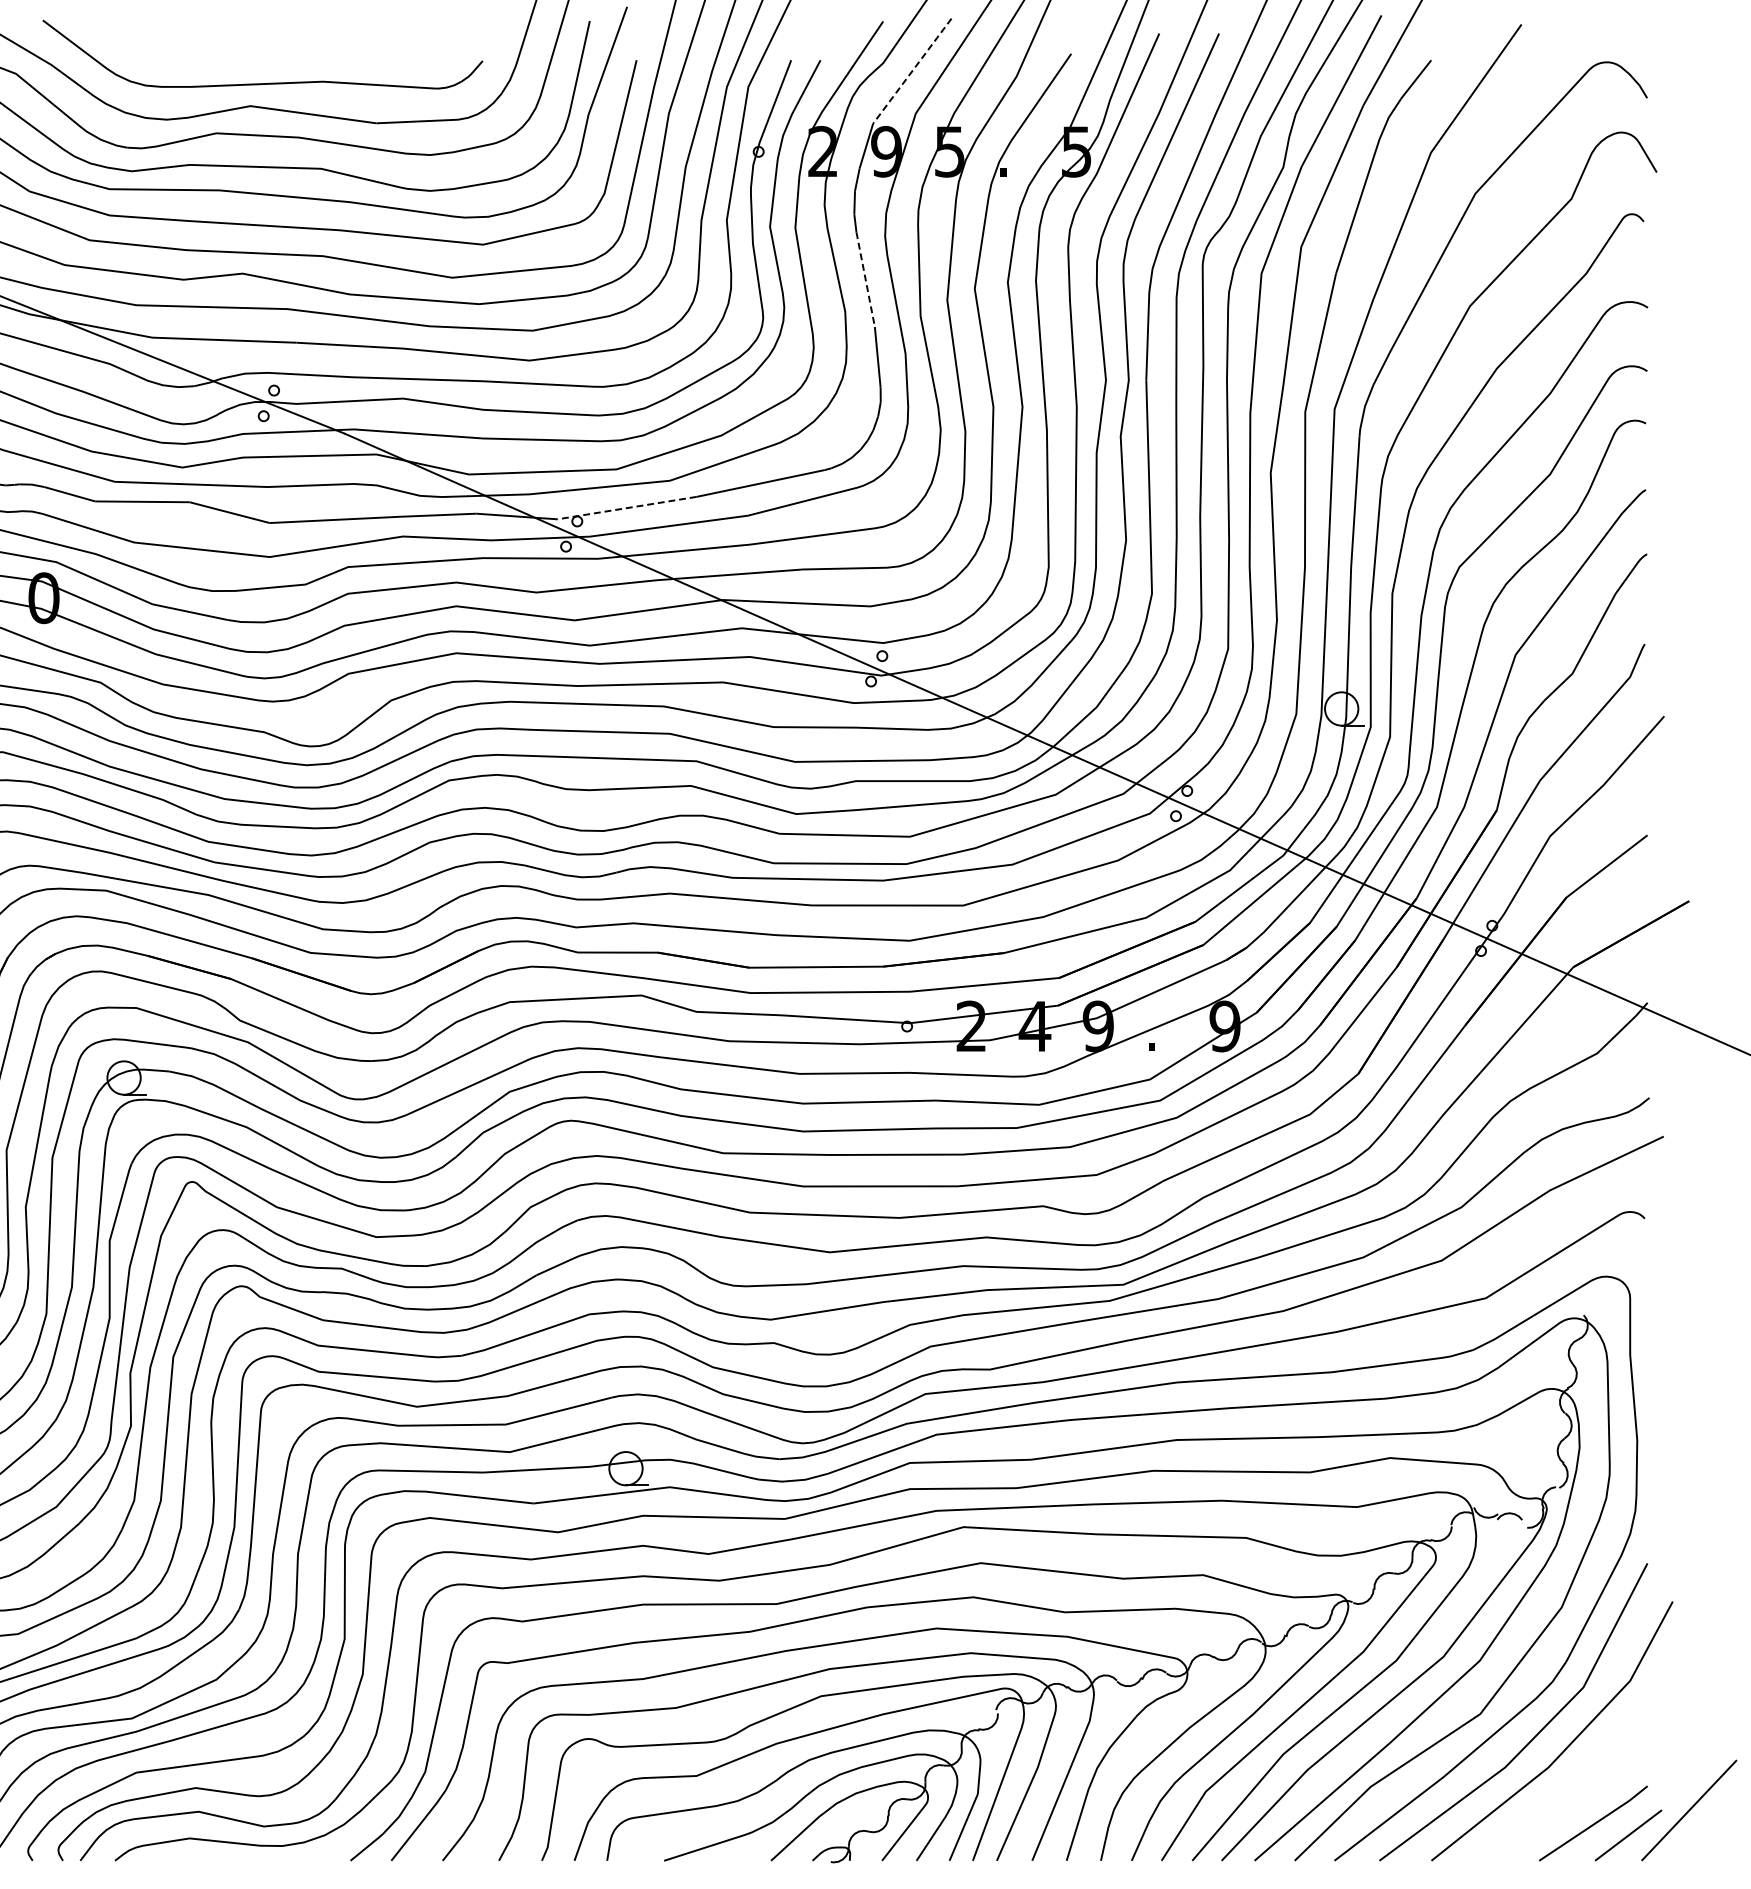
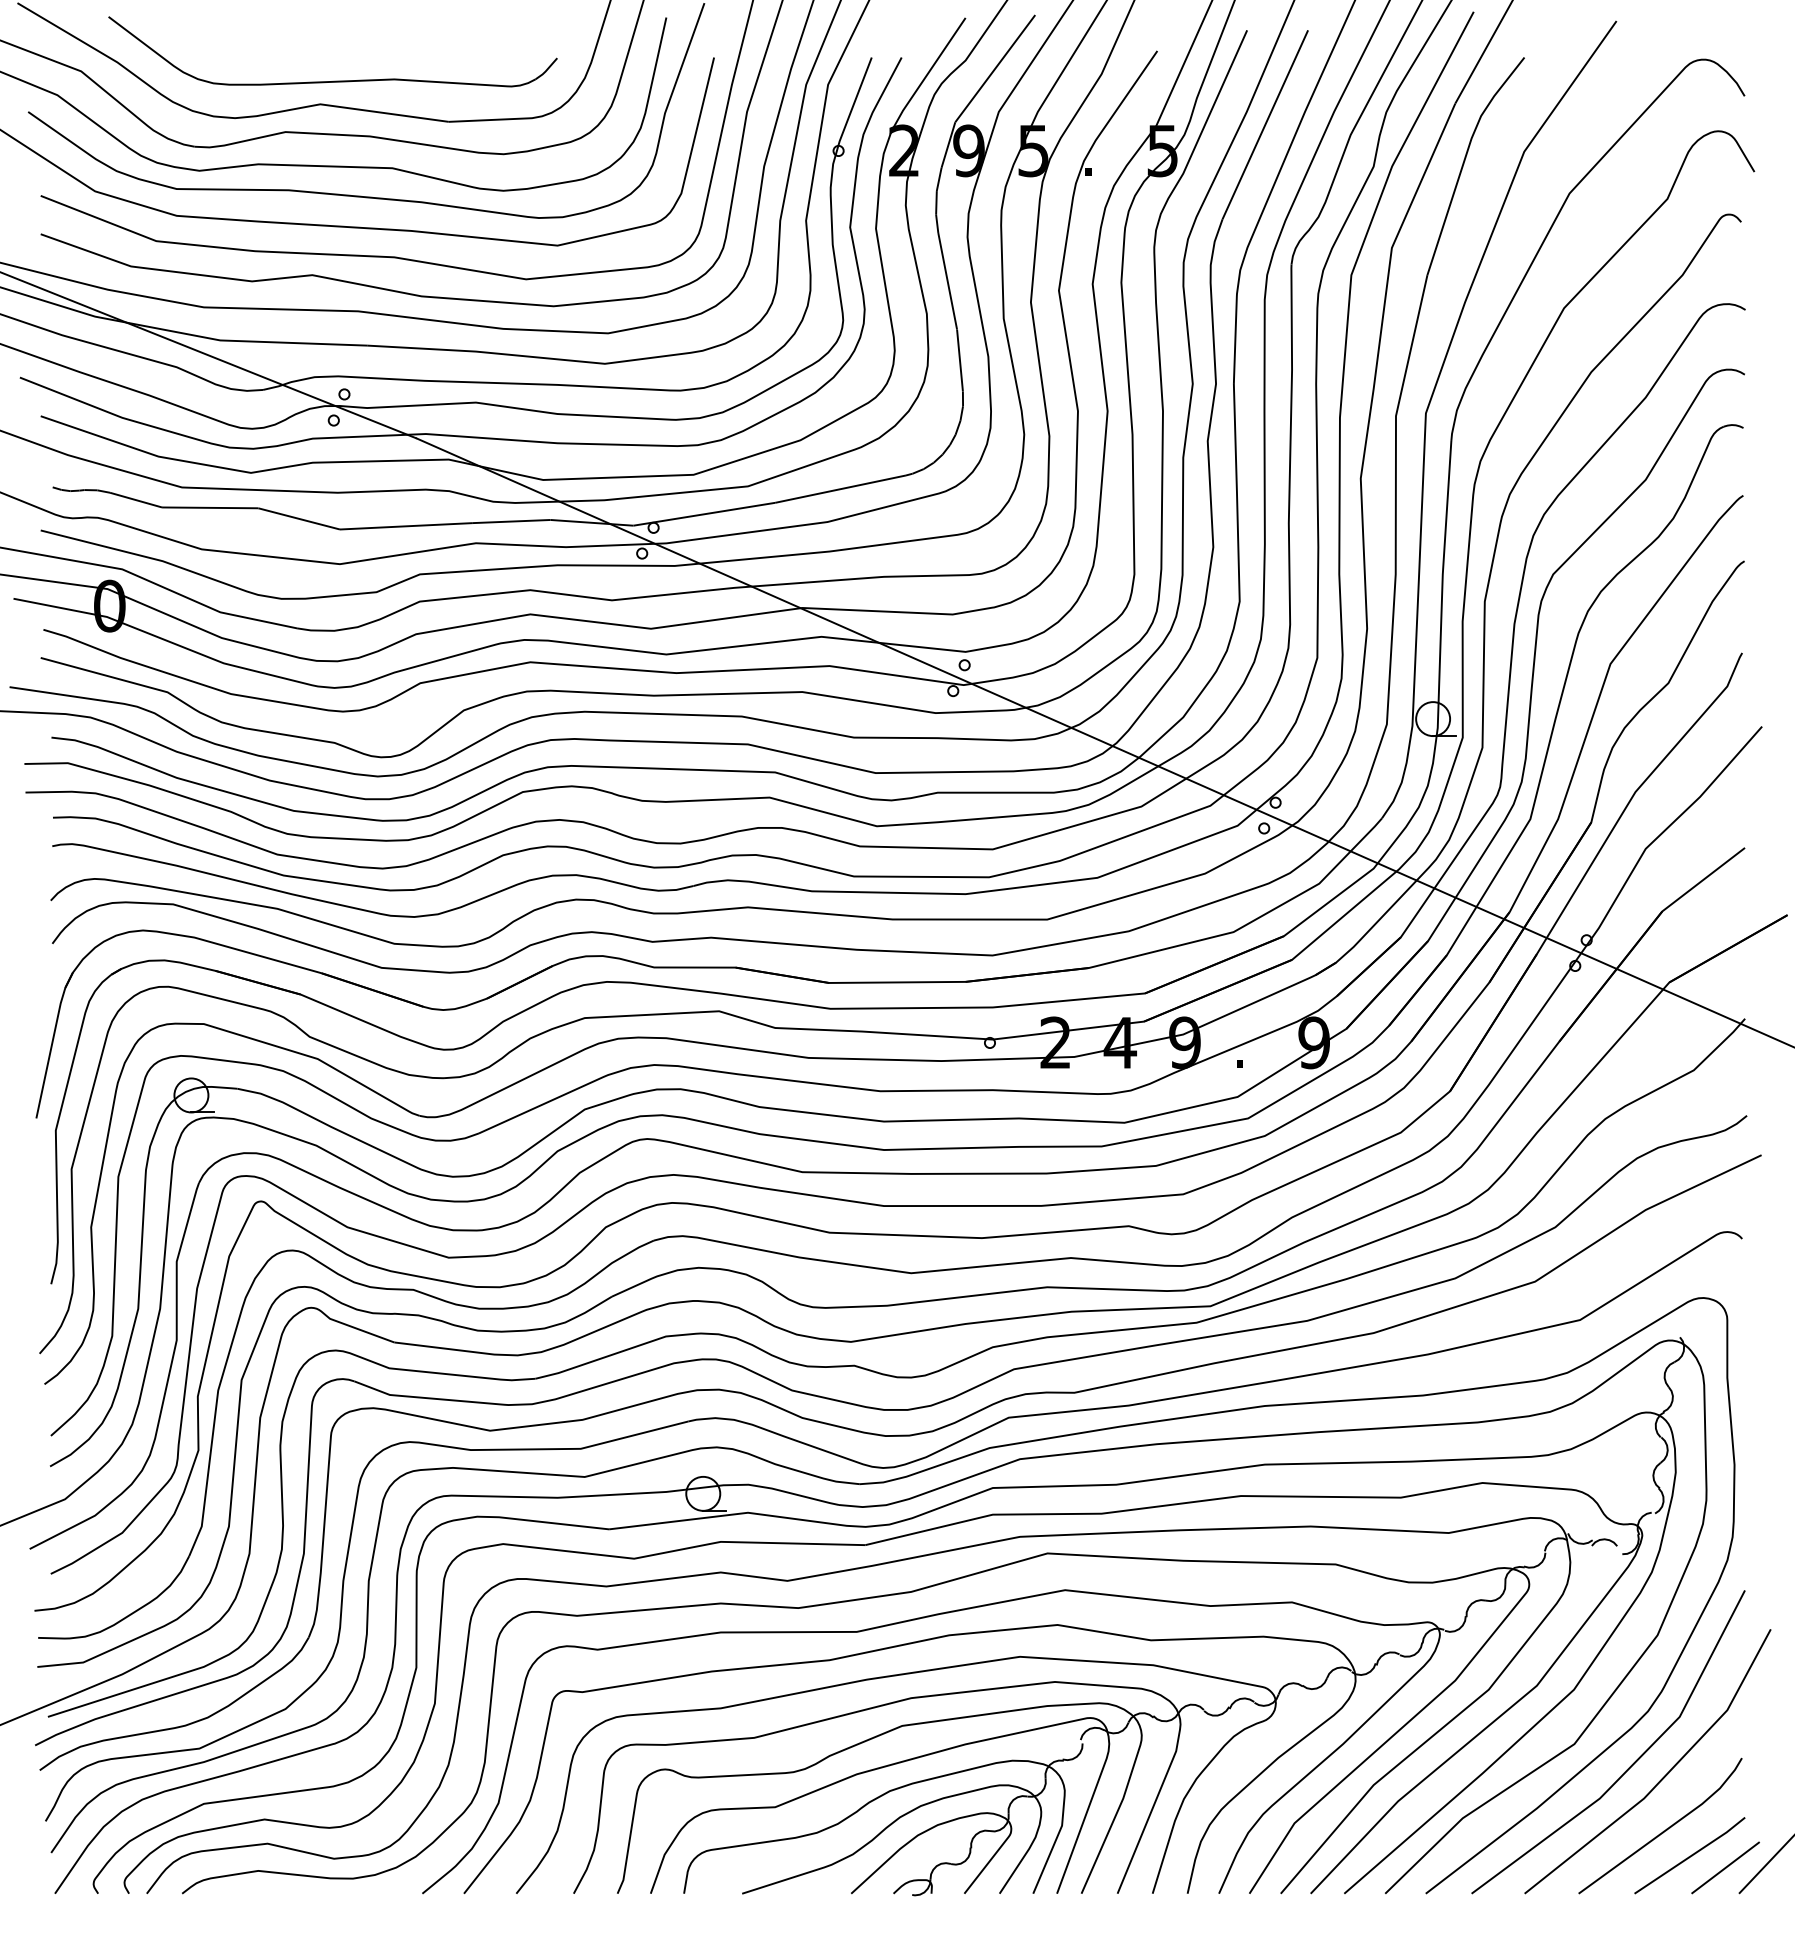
line: (912, 70) -> (995, 68), dashed -> solid
line: (865, 279) -> (947, 281), dashed -> solid
line: (627, 508) -> (704, 514), dashed -> solid
line: (1567, 1798) -> (1663, 1830), added

